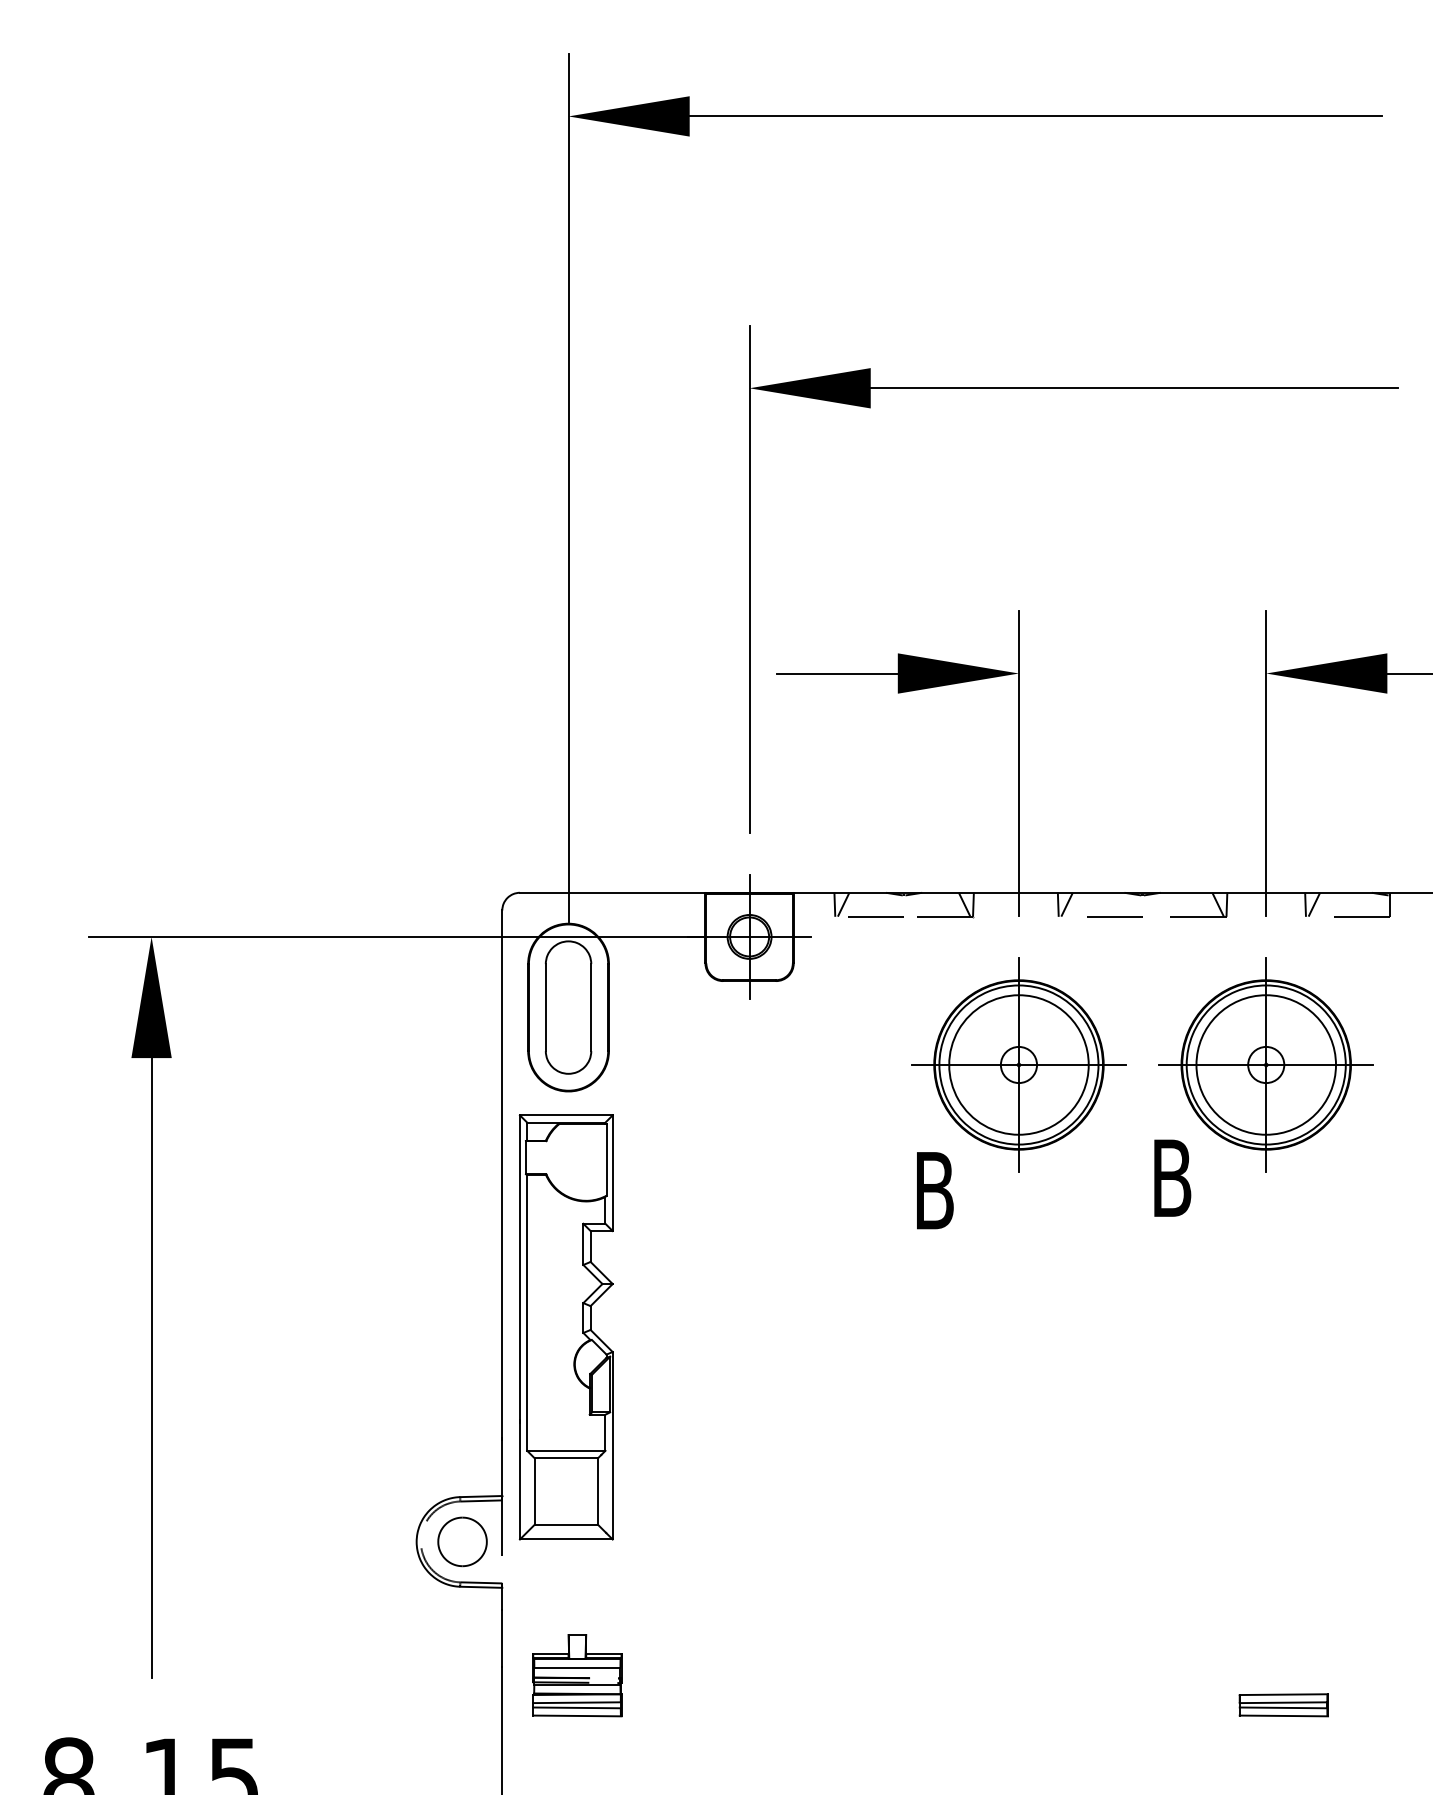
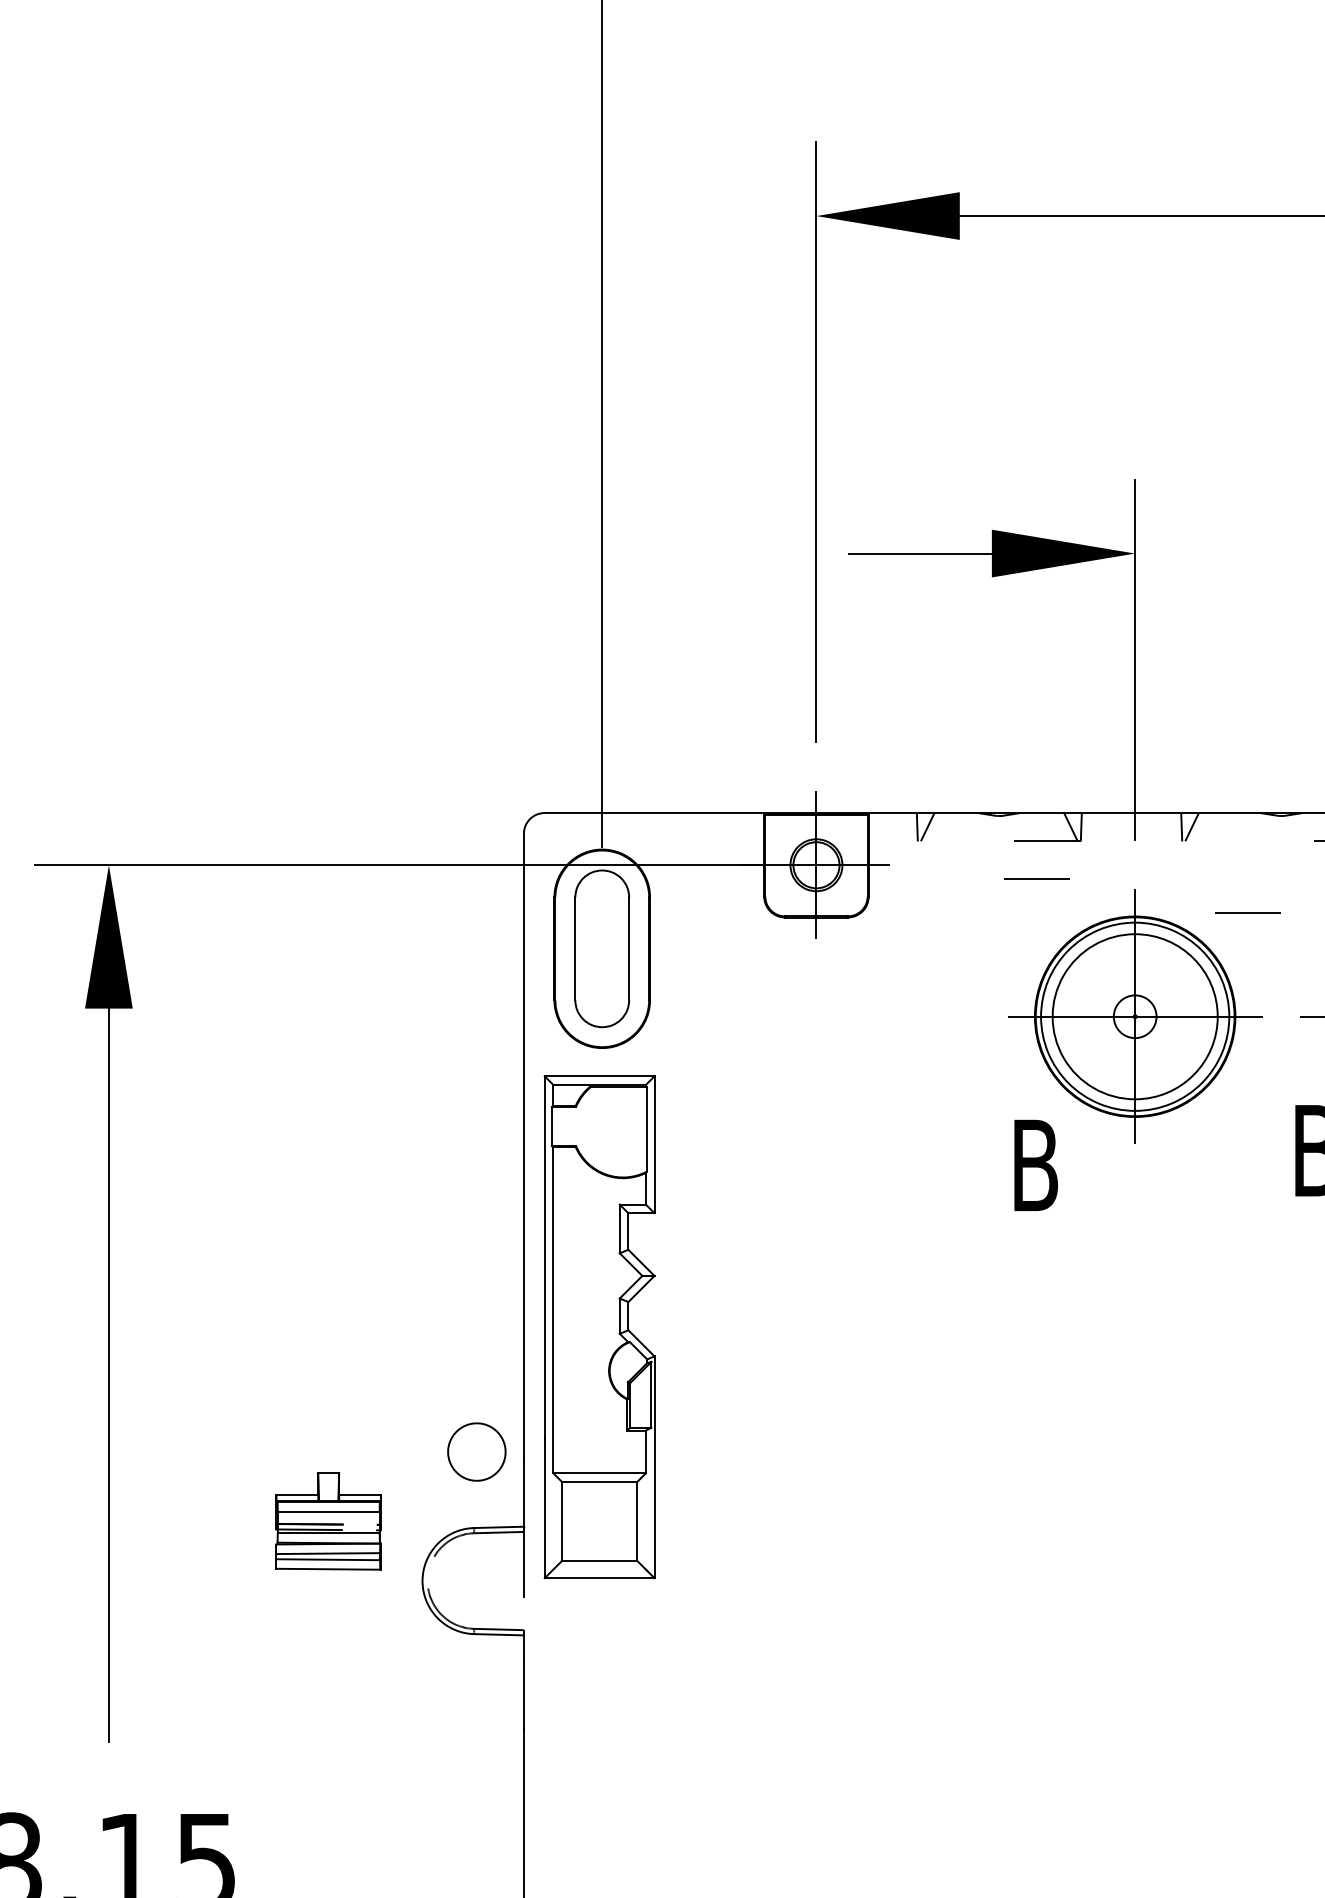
line: (875, 916) -> (1036, 878), moved
line: (1114, 916) -> (1248, 913), moved
part: (462, 1541) -> (476, 1451), moved
part: (577, 1675) -> (328, 1521), moved

